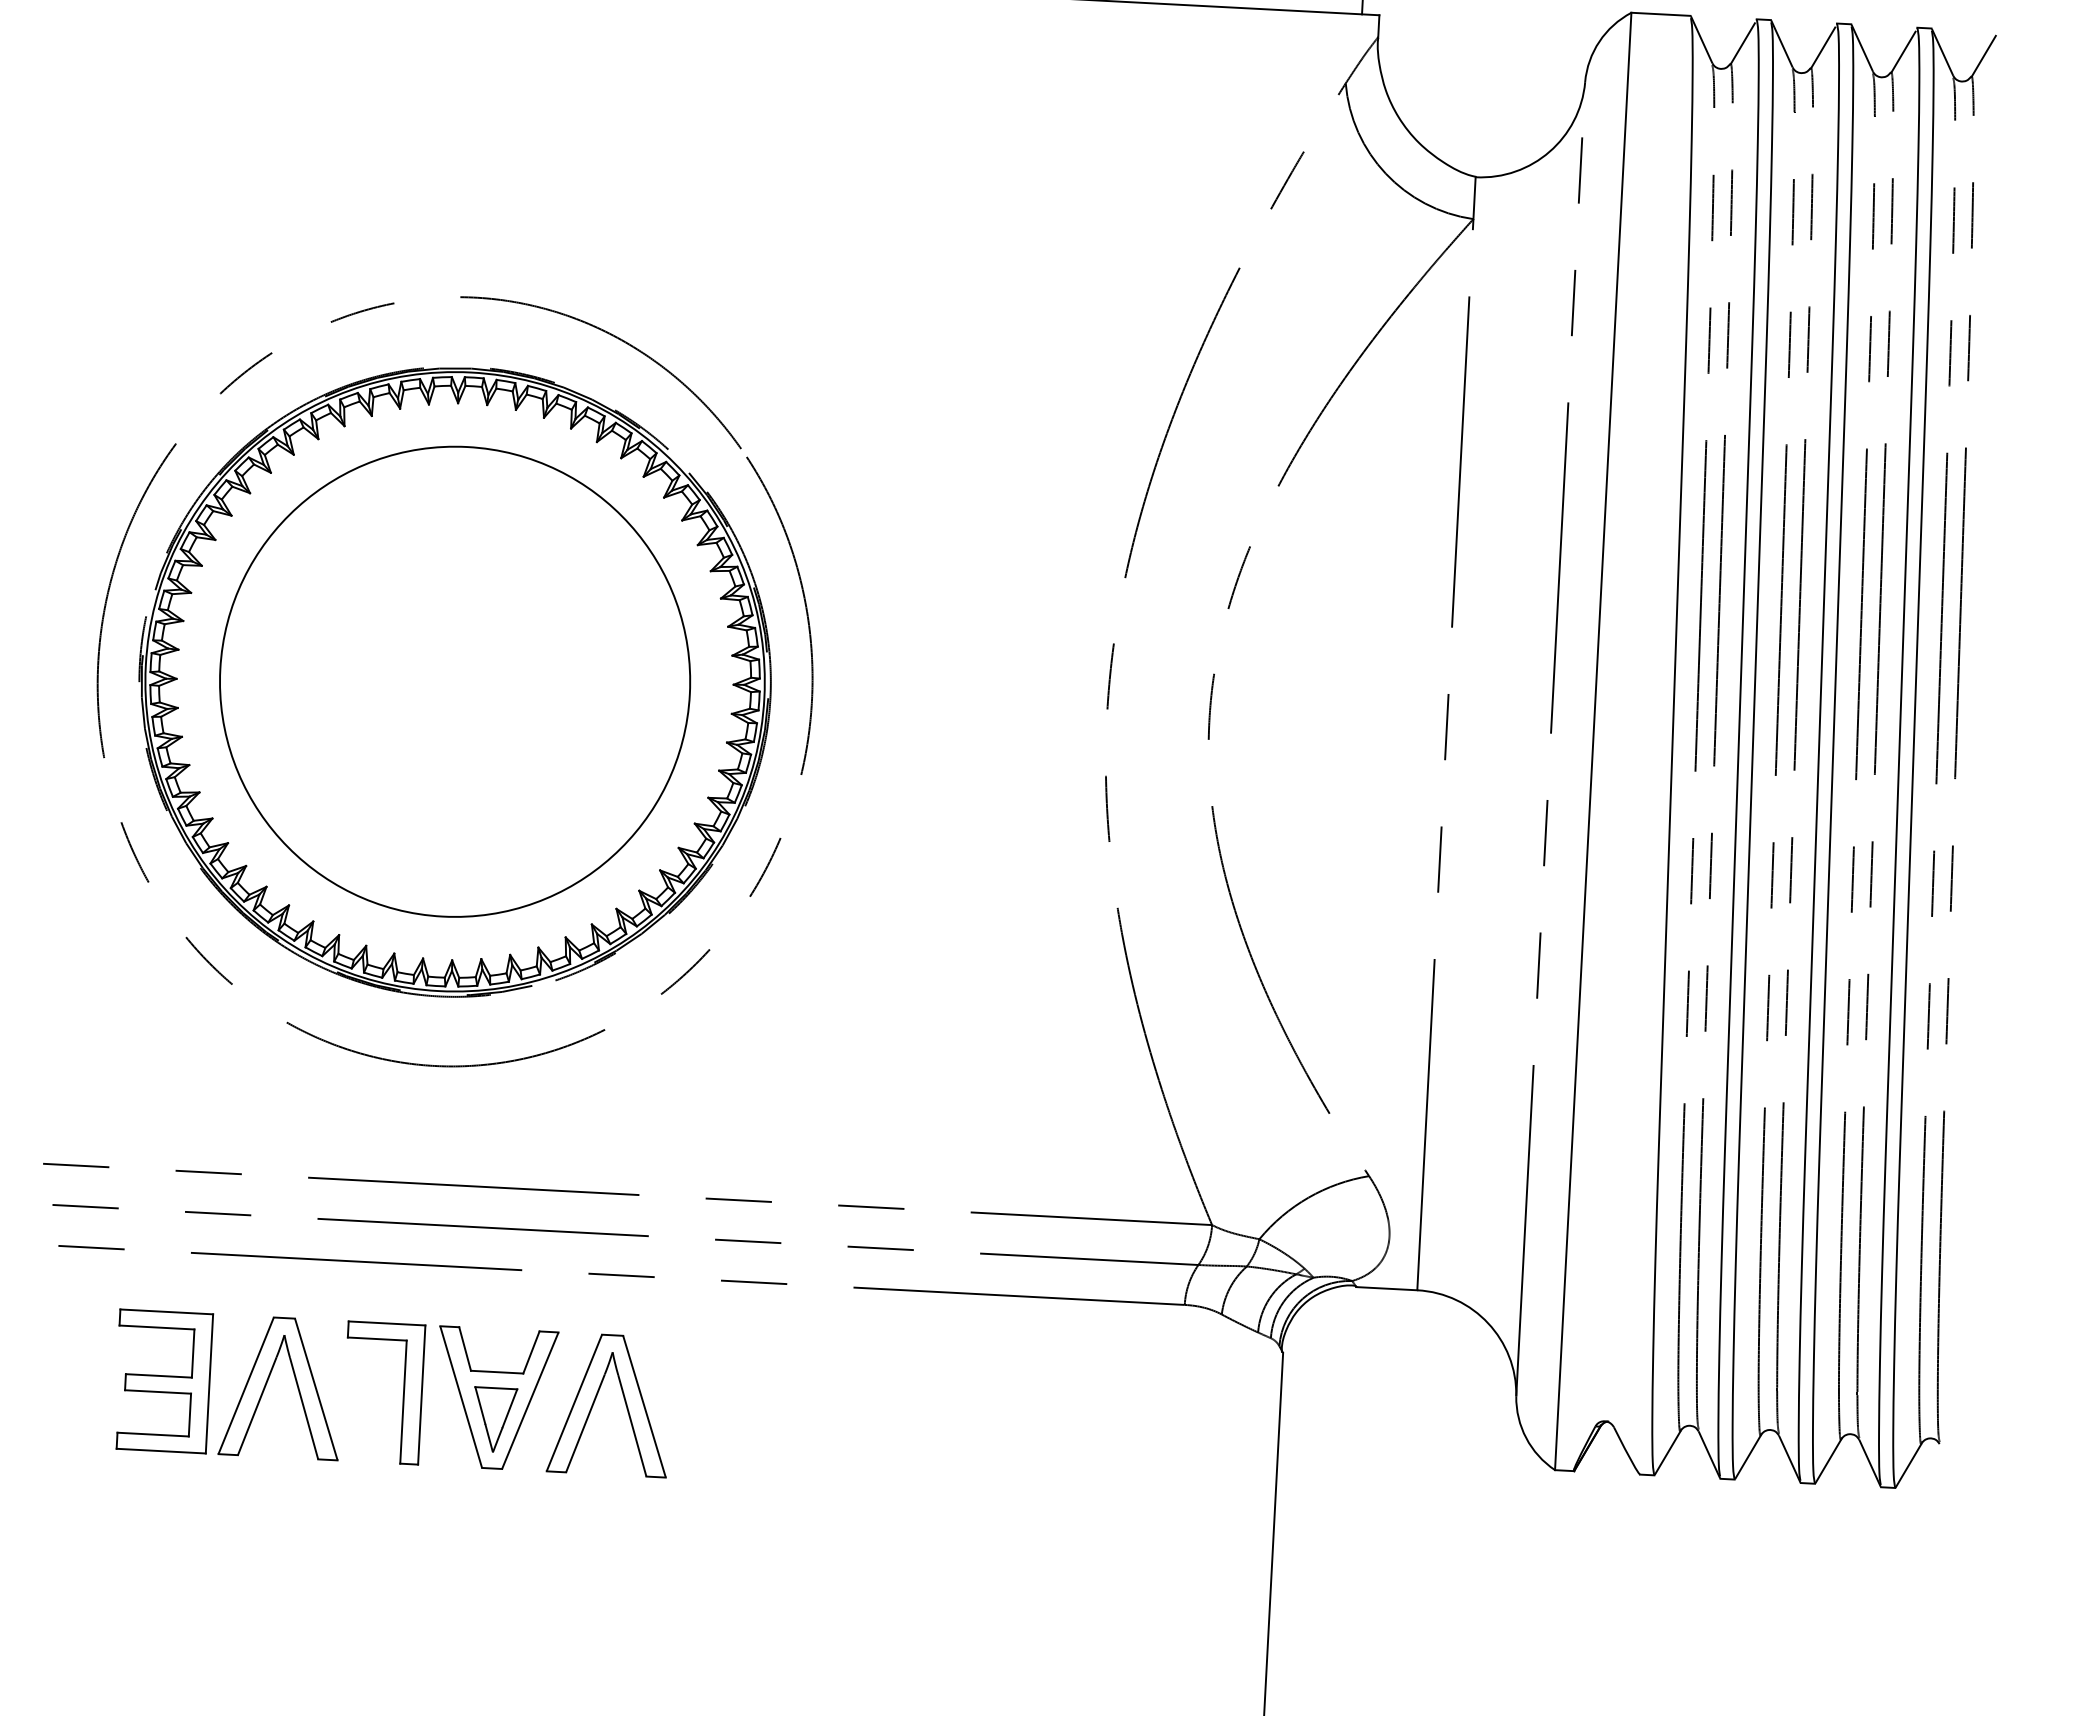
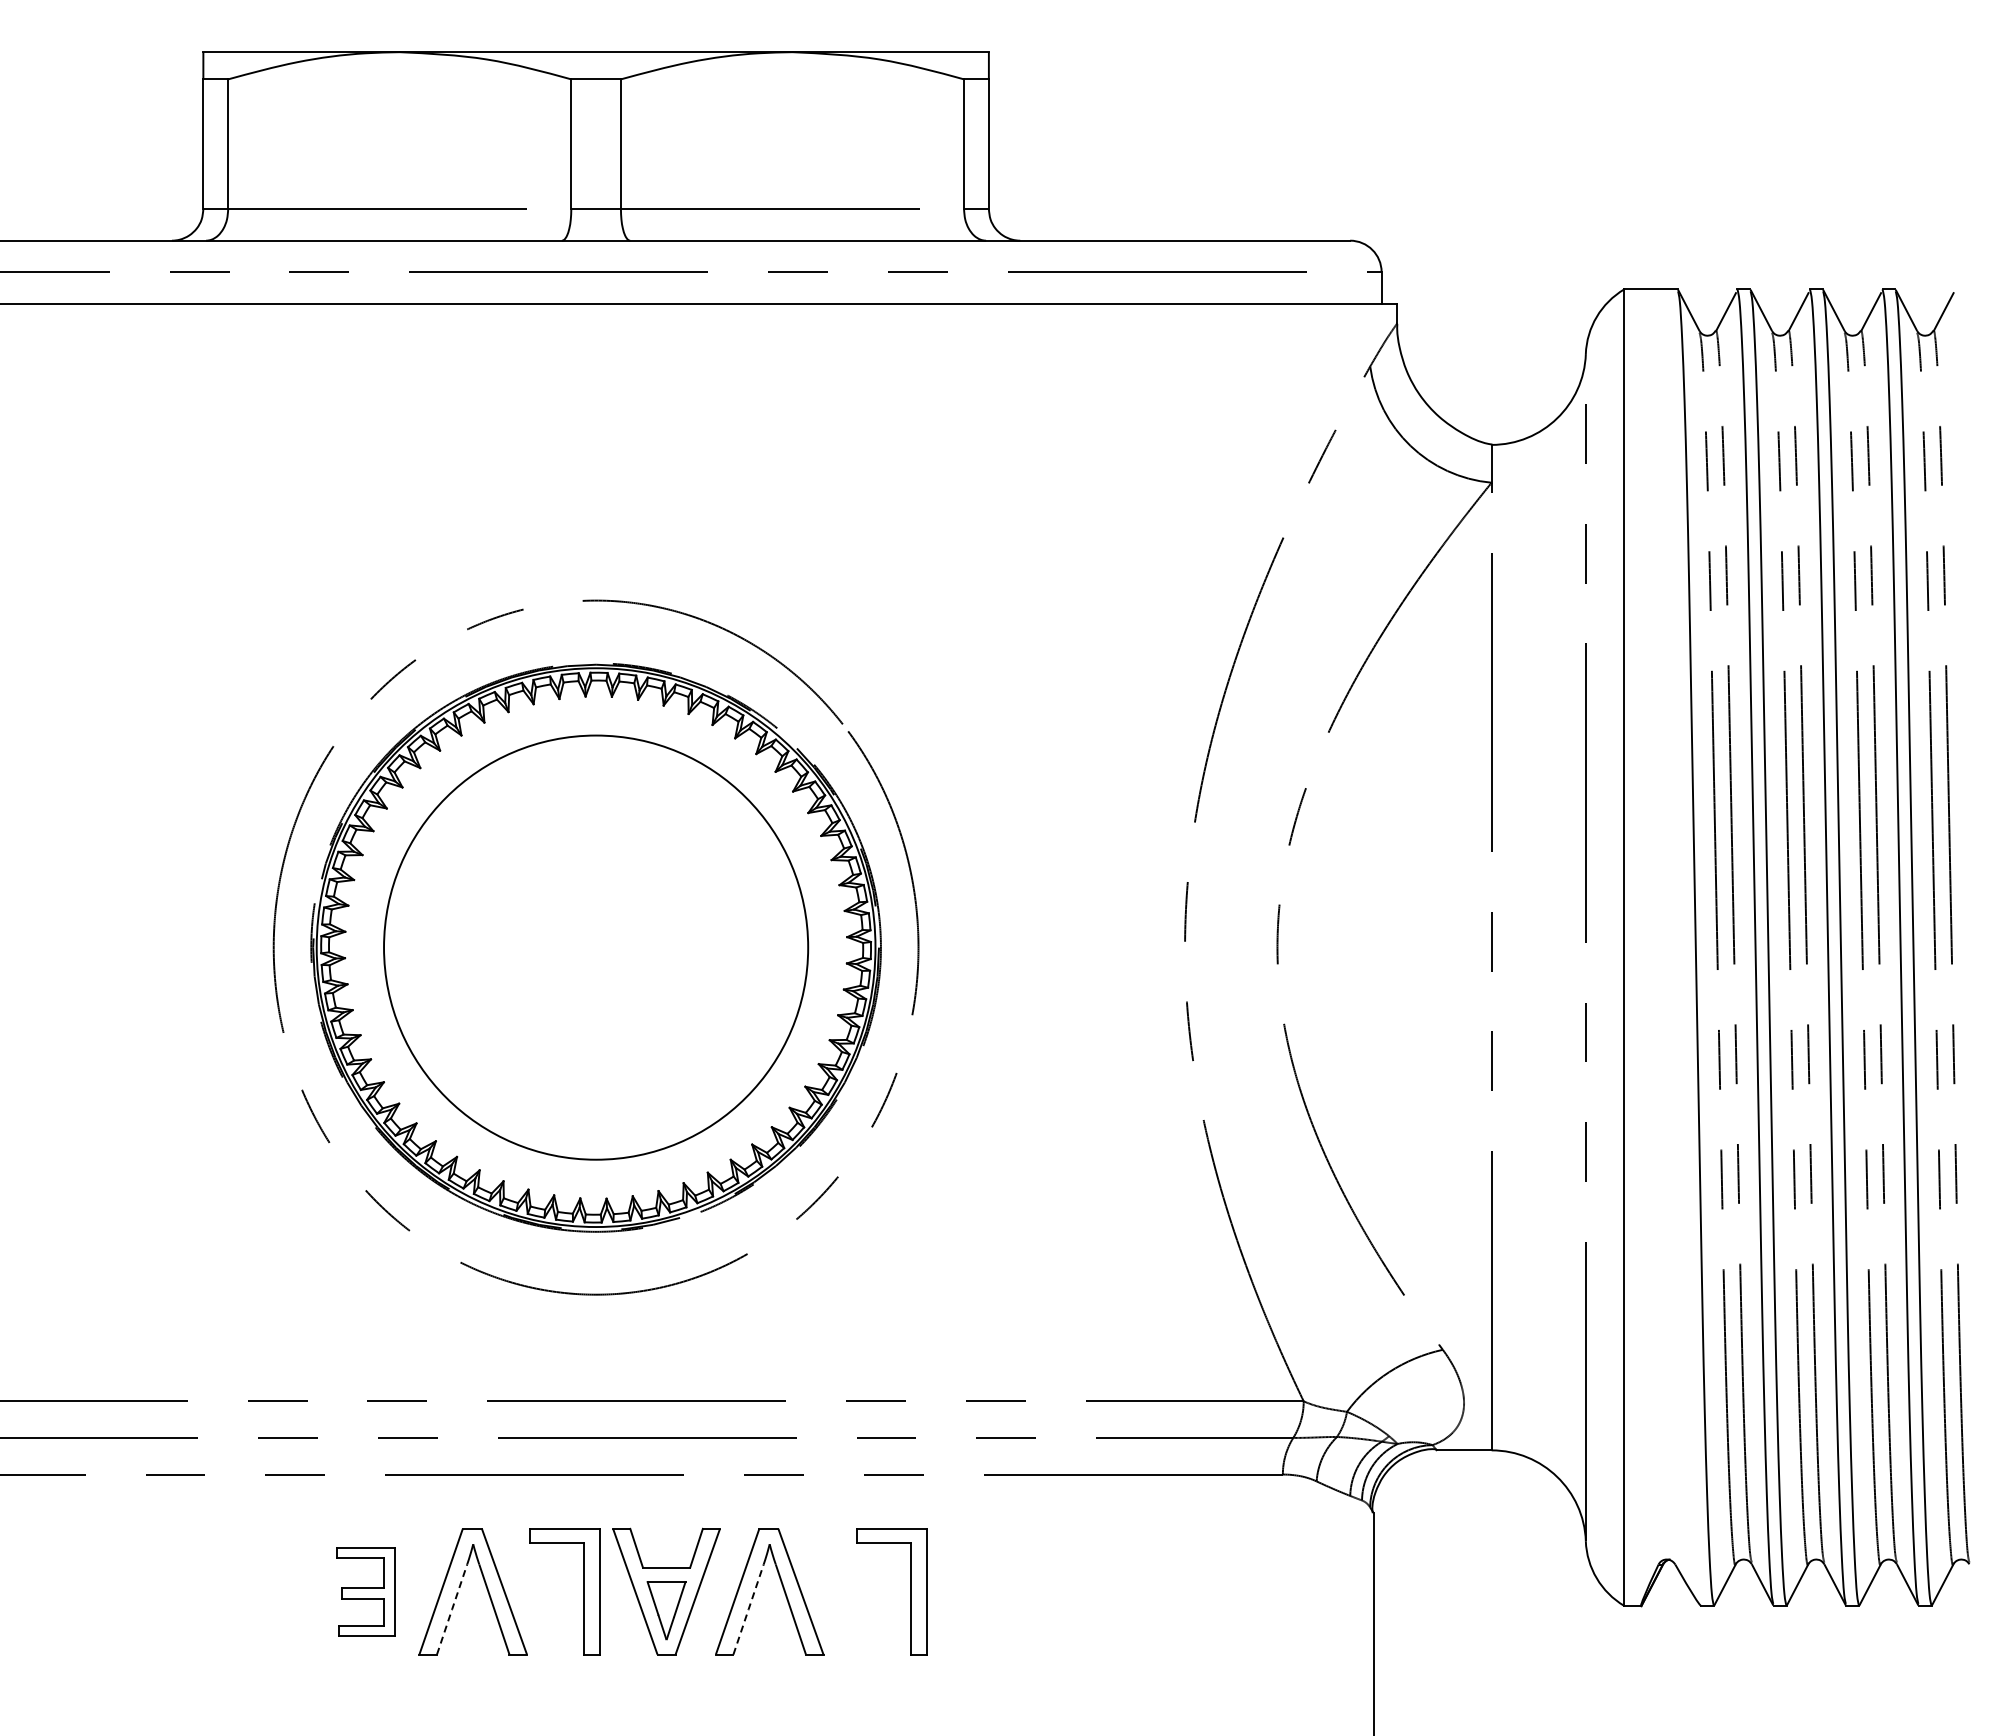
part: (162, 1381) -> (365, 1591), size x0.7
line: (257, 1406) -> (452, 1609), solid -> dashed
part: (765, 1412) -> (910, 1591), added
line: (585, 1423) -> (748, 1609), solid -> dashed

